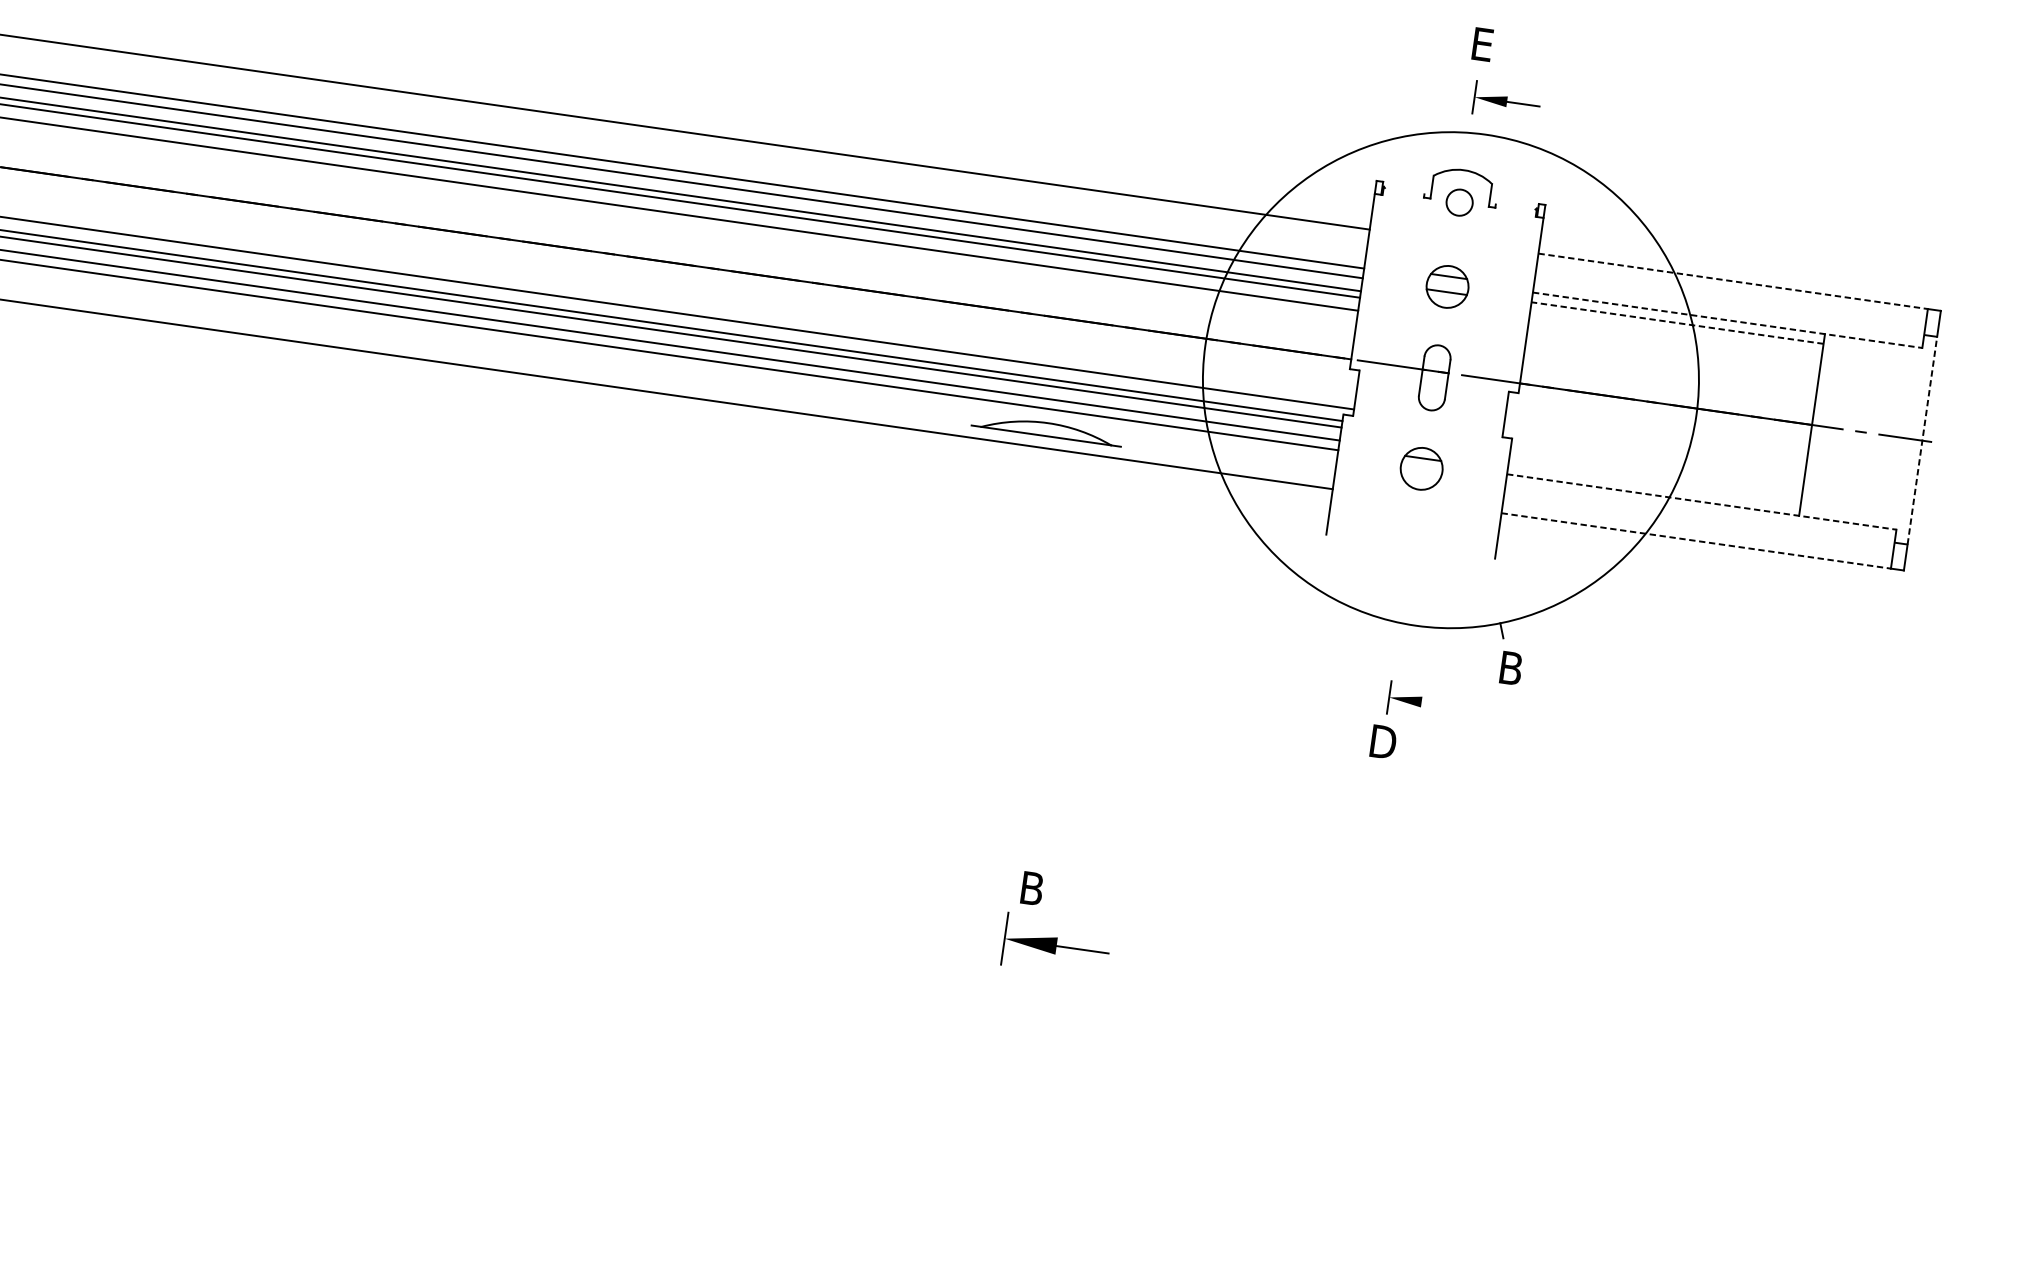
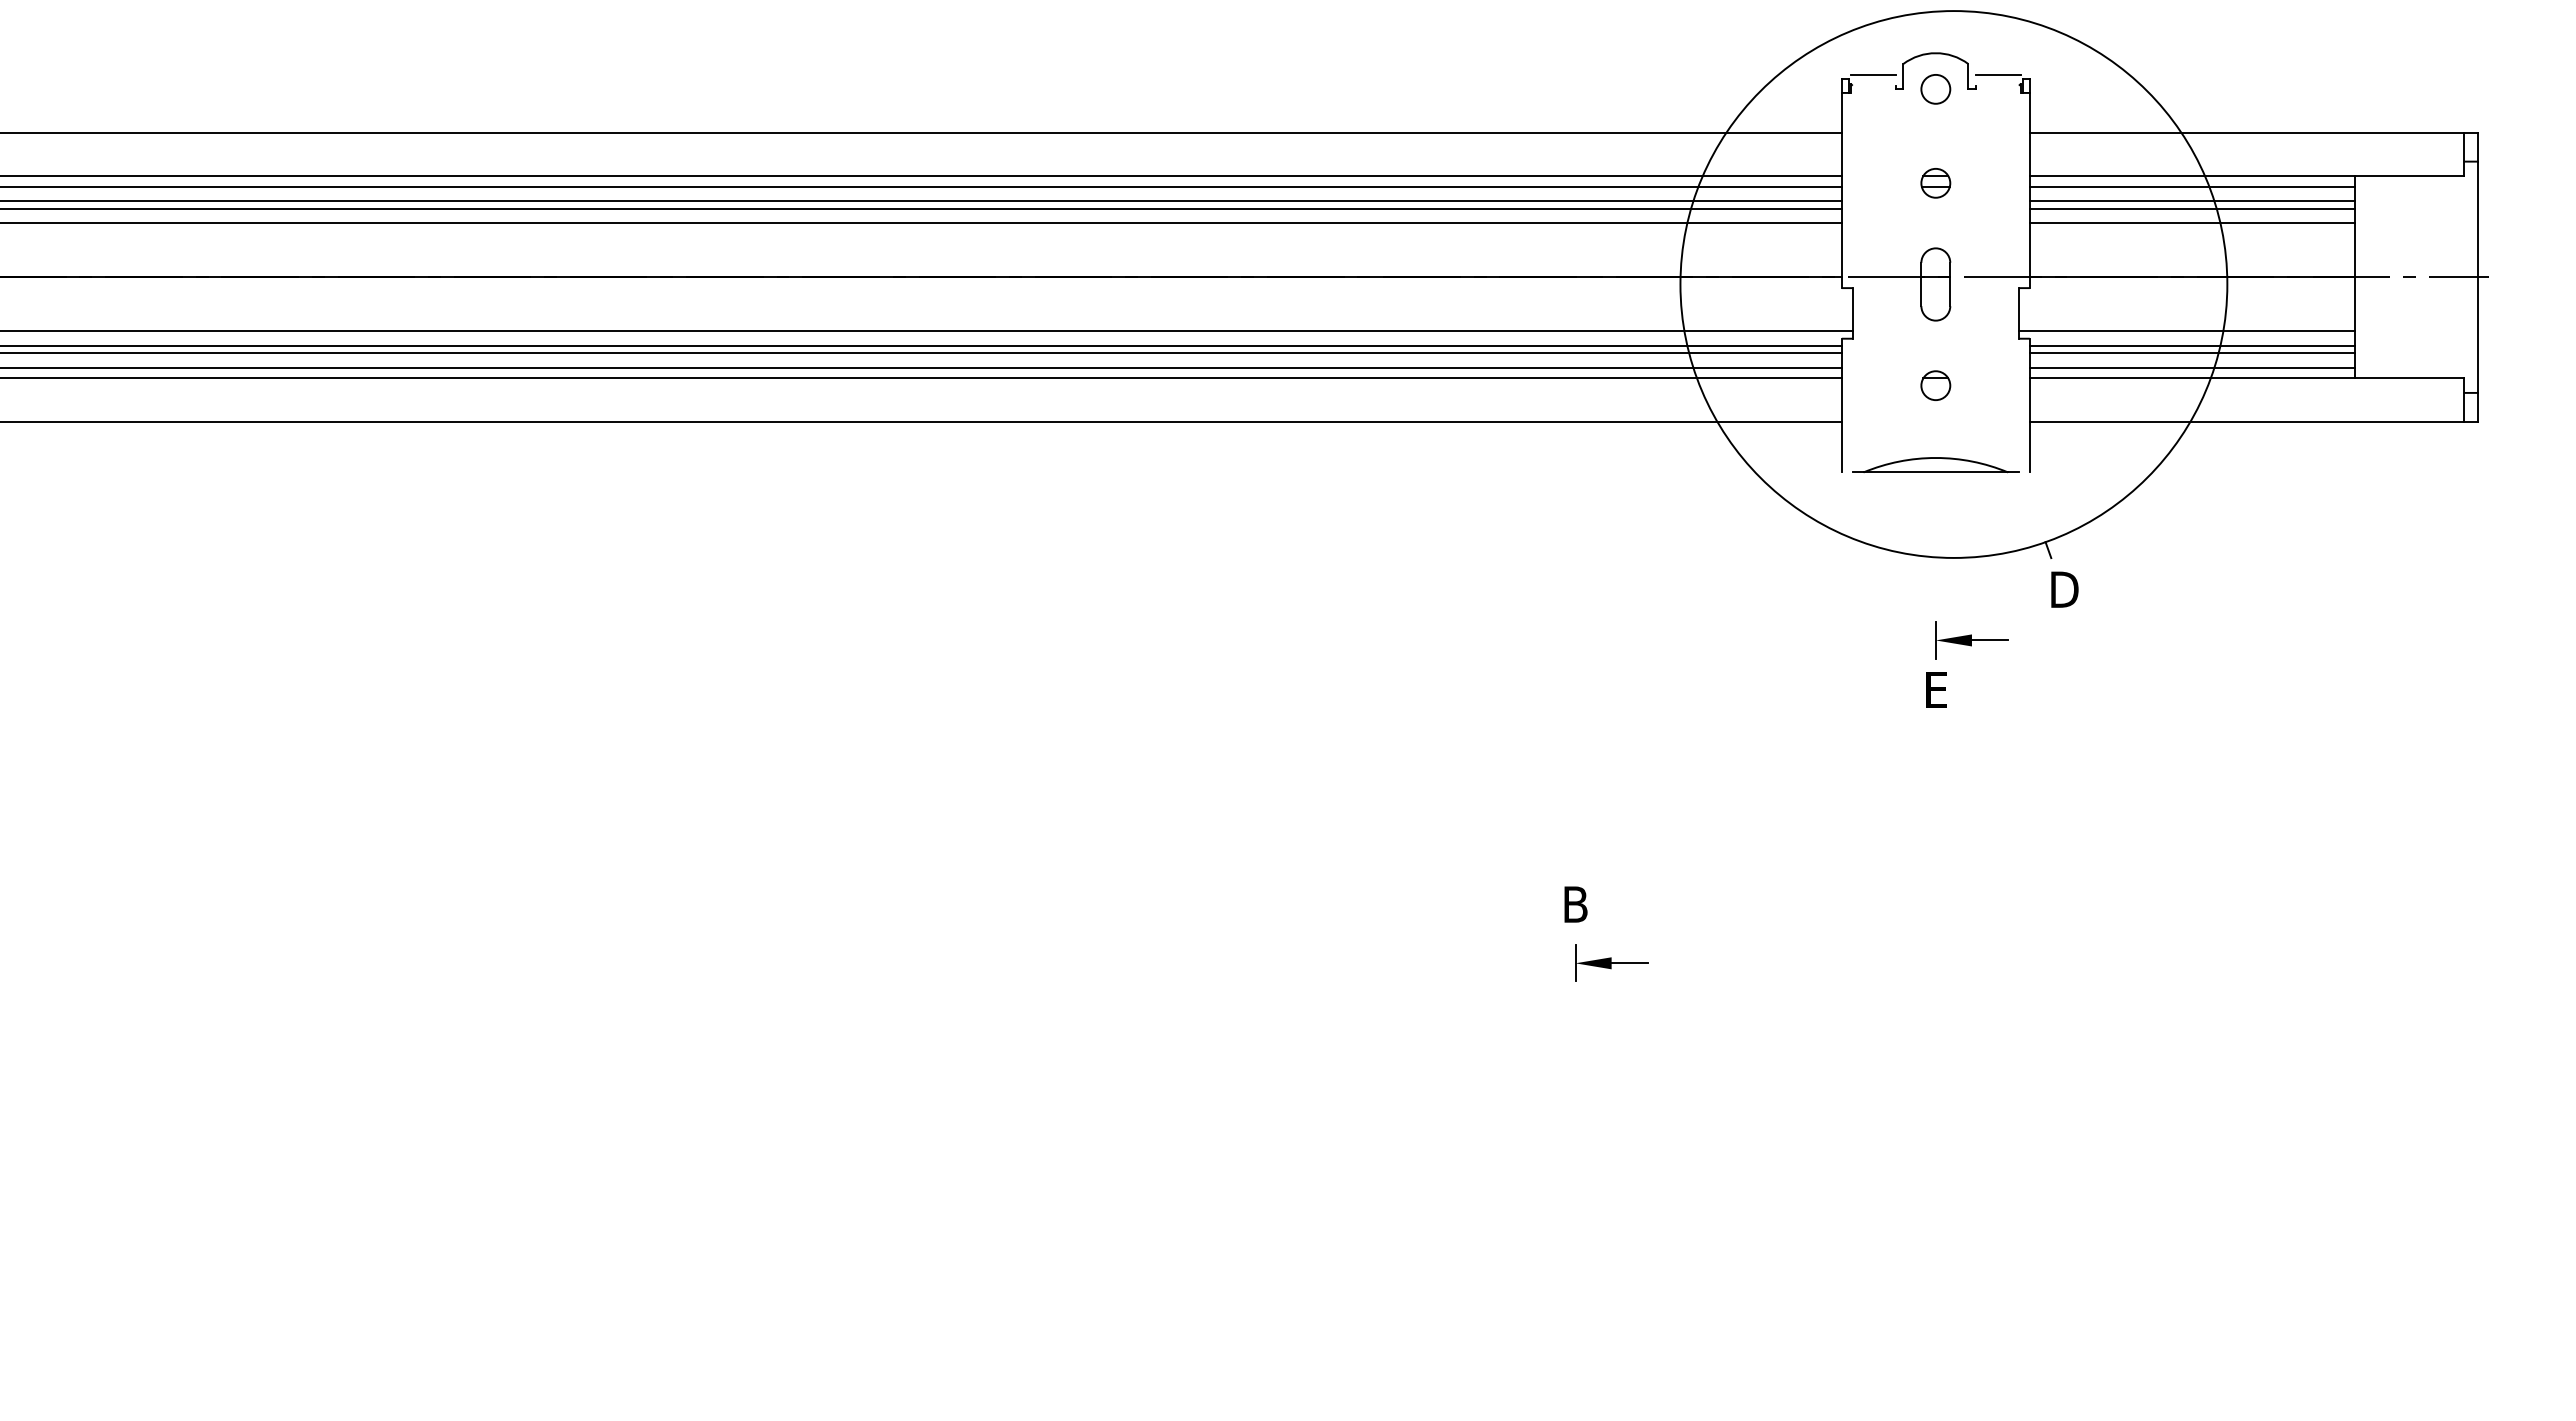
line: (1405, 181) -> (1873, 74), added
line: (1517, 197) -> (1998, 74), added
line: (1733, 281) -> (2246, 132), dashed -> solid
part: (1447, 287) -> (1935, 183), size x0.62
line: (1727, 320) -> (2246, 176), dashed -> solid
line: (1677, 322) -> (2192, 186), dashed -> solid
line: (1675, 336) -> (2192, 201), added
line: (1674, 342) -> (2192, 208), added
line: (1672, 355) -> (2192, 223), added
part: (1046, 429) -> (1935, 465), moved
line: (1921, 440) -> (2477, 277), dashed -> solid
line: (1653, 452) -> (2186, 331), added
line: (1657, 465) -> (2192, 345), added
part: (1421, 468) -> (1935, 385), size x0.62
line: (1656, 472) -> (2192, 353), added
line: (1654, 485) -> (2192, 367), added
line: (1701, 501) -> (2246, 378), dashed -> solid
line: (1696, 540) -> (2246, 421), dashed -> solid
text: (1511, 668) -> (2064, 589), B -> D
line: (1437, 704) -> (1989, 640), added
text: (1383, 742) -> (1936, 690), D -> E
part: (1056, 945) -> (1611, 962), size x0.62

